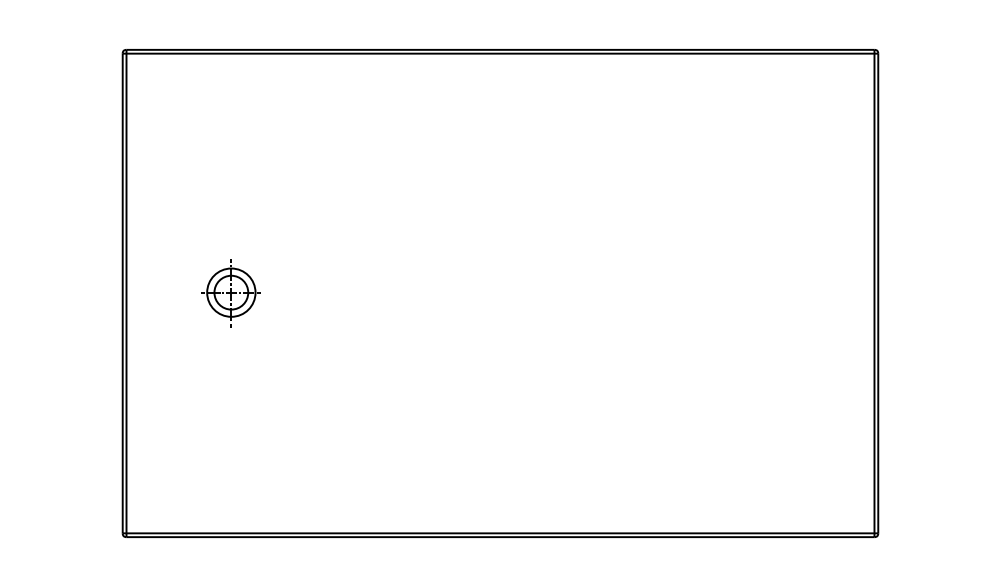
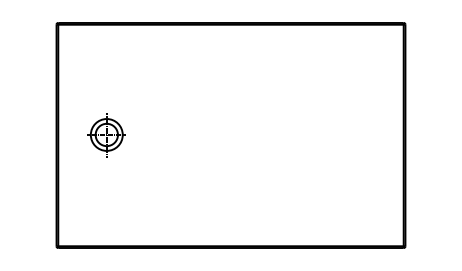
part: (230, 293) -> (106, 135), size x1.43

